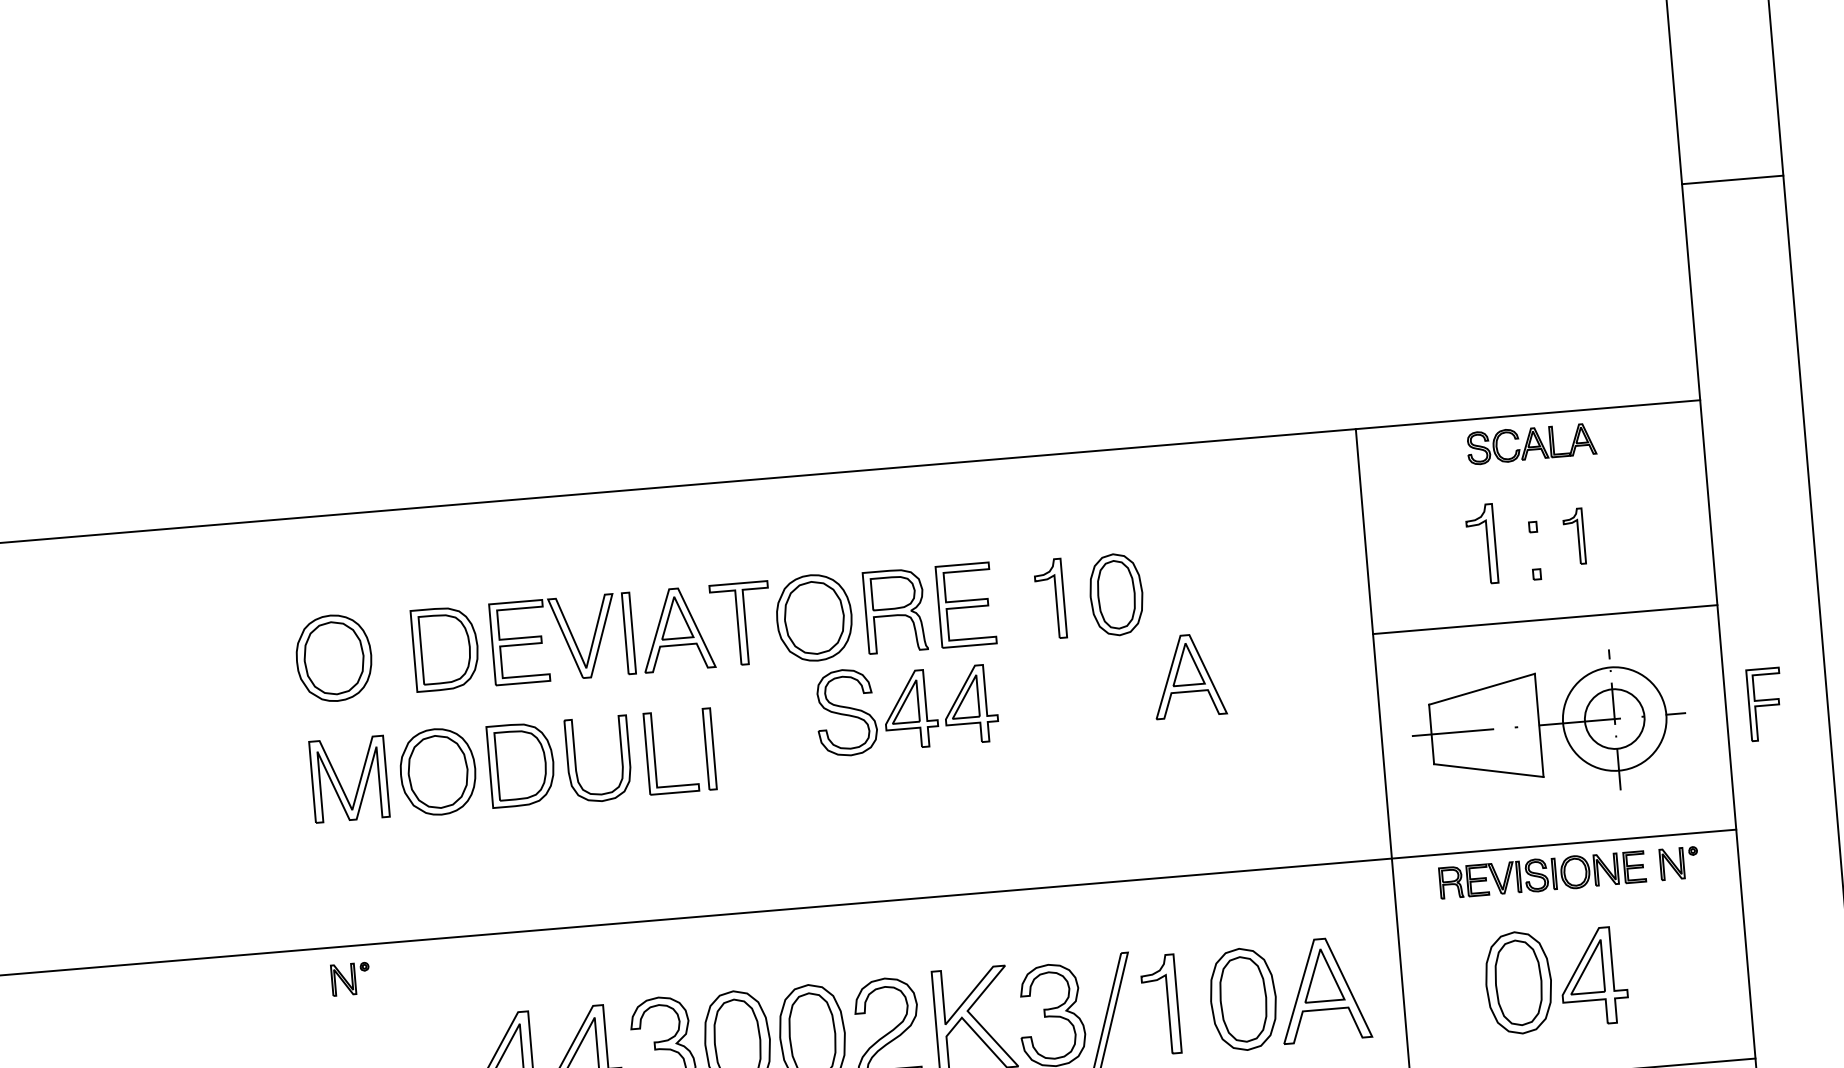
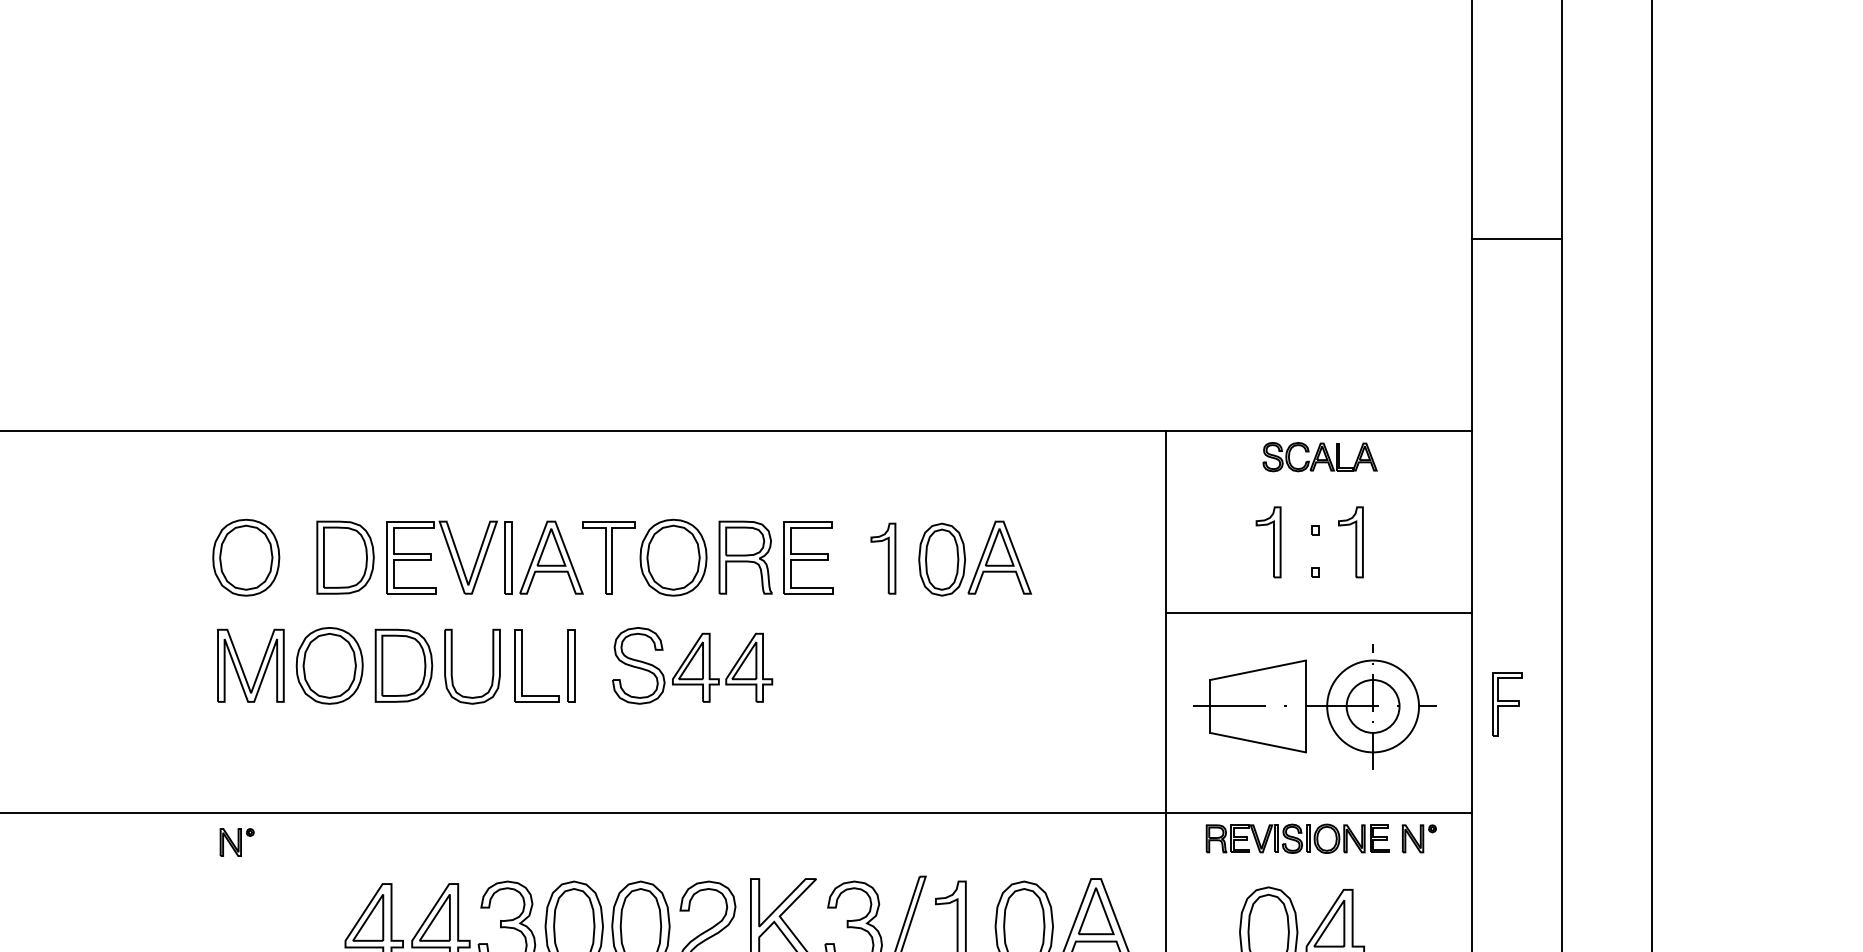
part: (1573, 536) -> (1350, 542), size x1.43
part: (1188, 675) -> (999, 557), moved
part: (906, 707) -> (692, 665), moved

